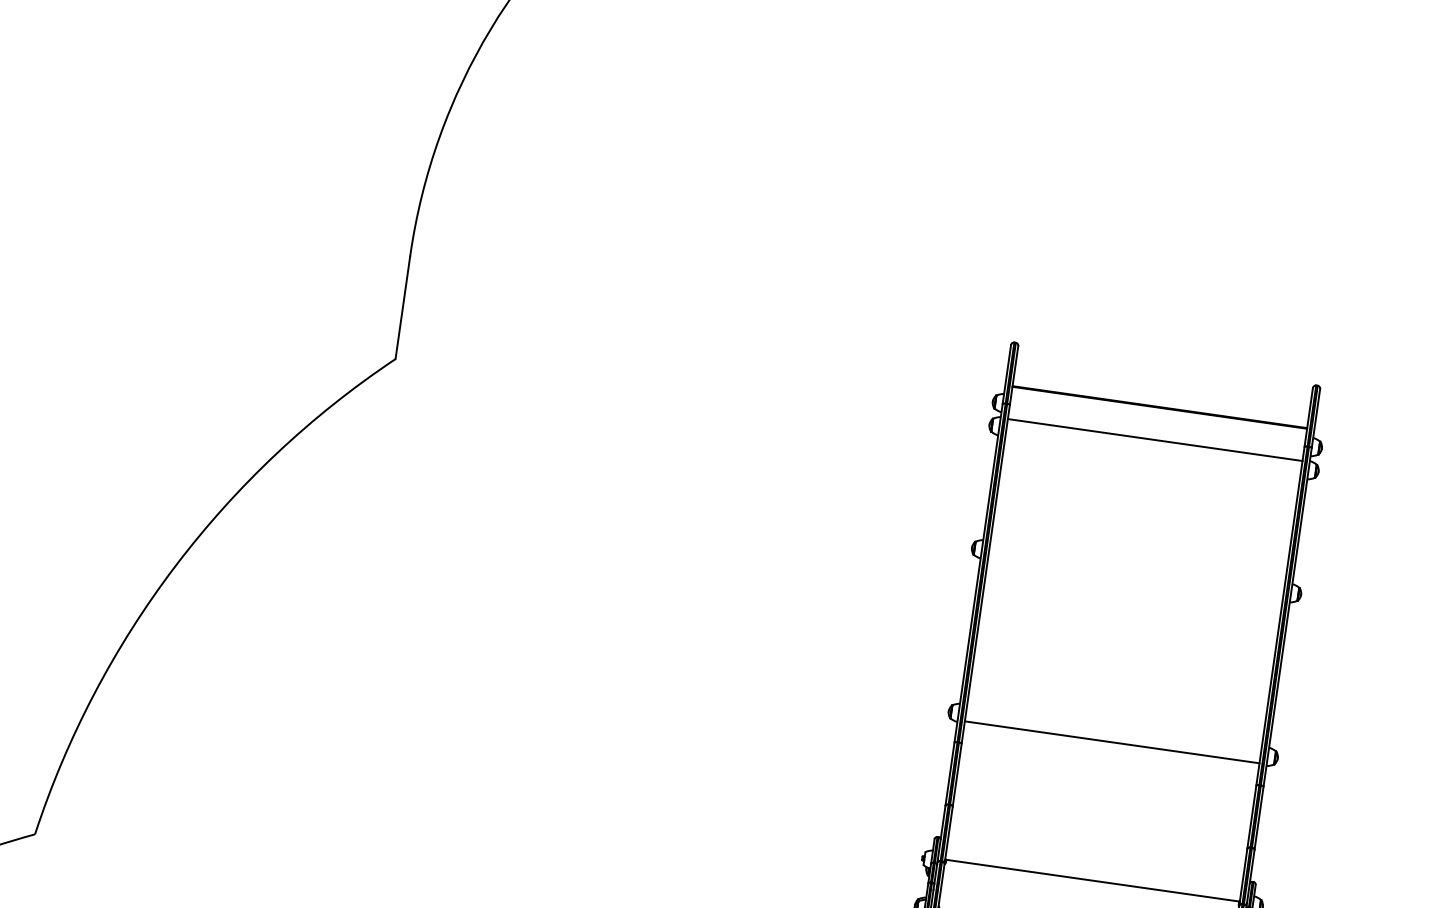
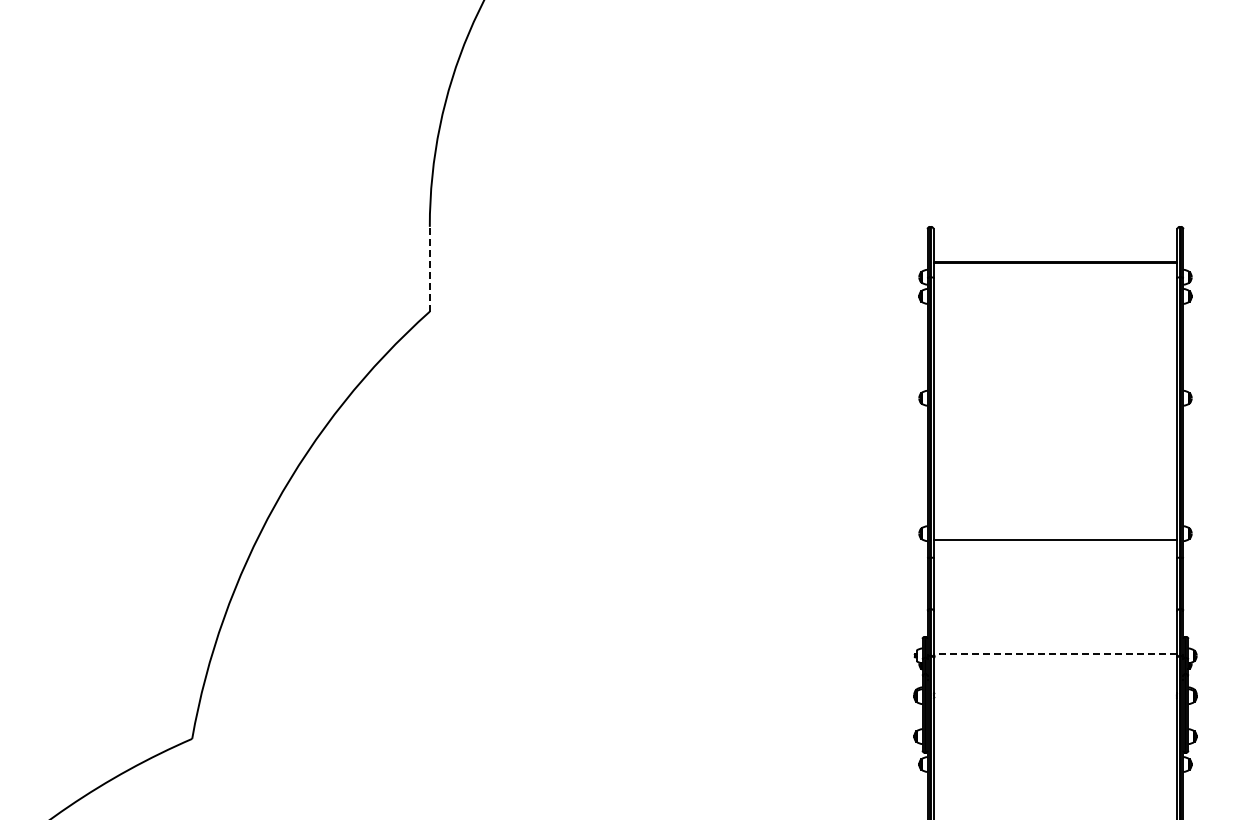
line: (402, 306) -> (429, 268), solid -> dashed
line: (1155, 439) -> (1055, 289), removed
line: (1092, 880) -> (1055, 654), solid -> dashed

